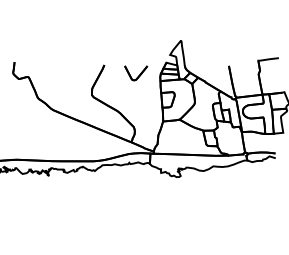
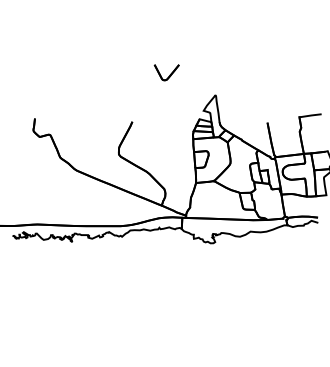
part: (135, 73) -> (166, 72), moved

